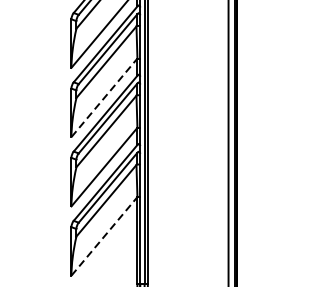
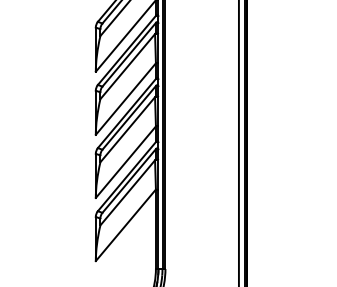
line: (104, 98) -> (125, 99), dashed -> solid
line: (104, 236) -> (125, 225), dashed -> solid

